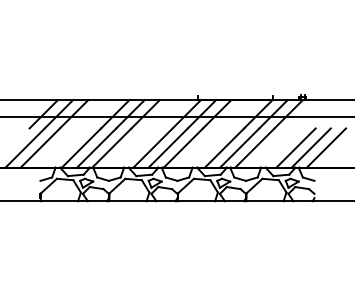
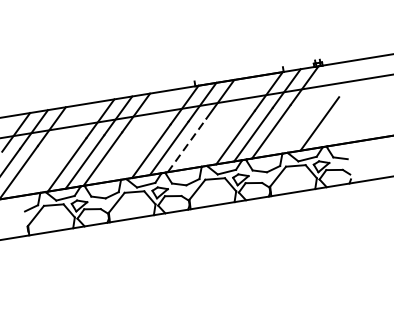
line: (310, 147) -> (336, 120), removed
line: (326, 147) -> (355, 117), removed
line: (183, 148) -> (187, 146), solid -> dashed

